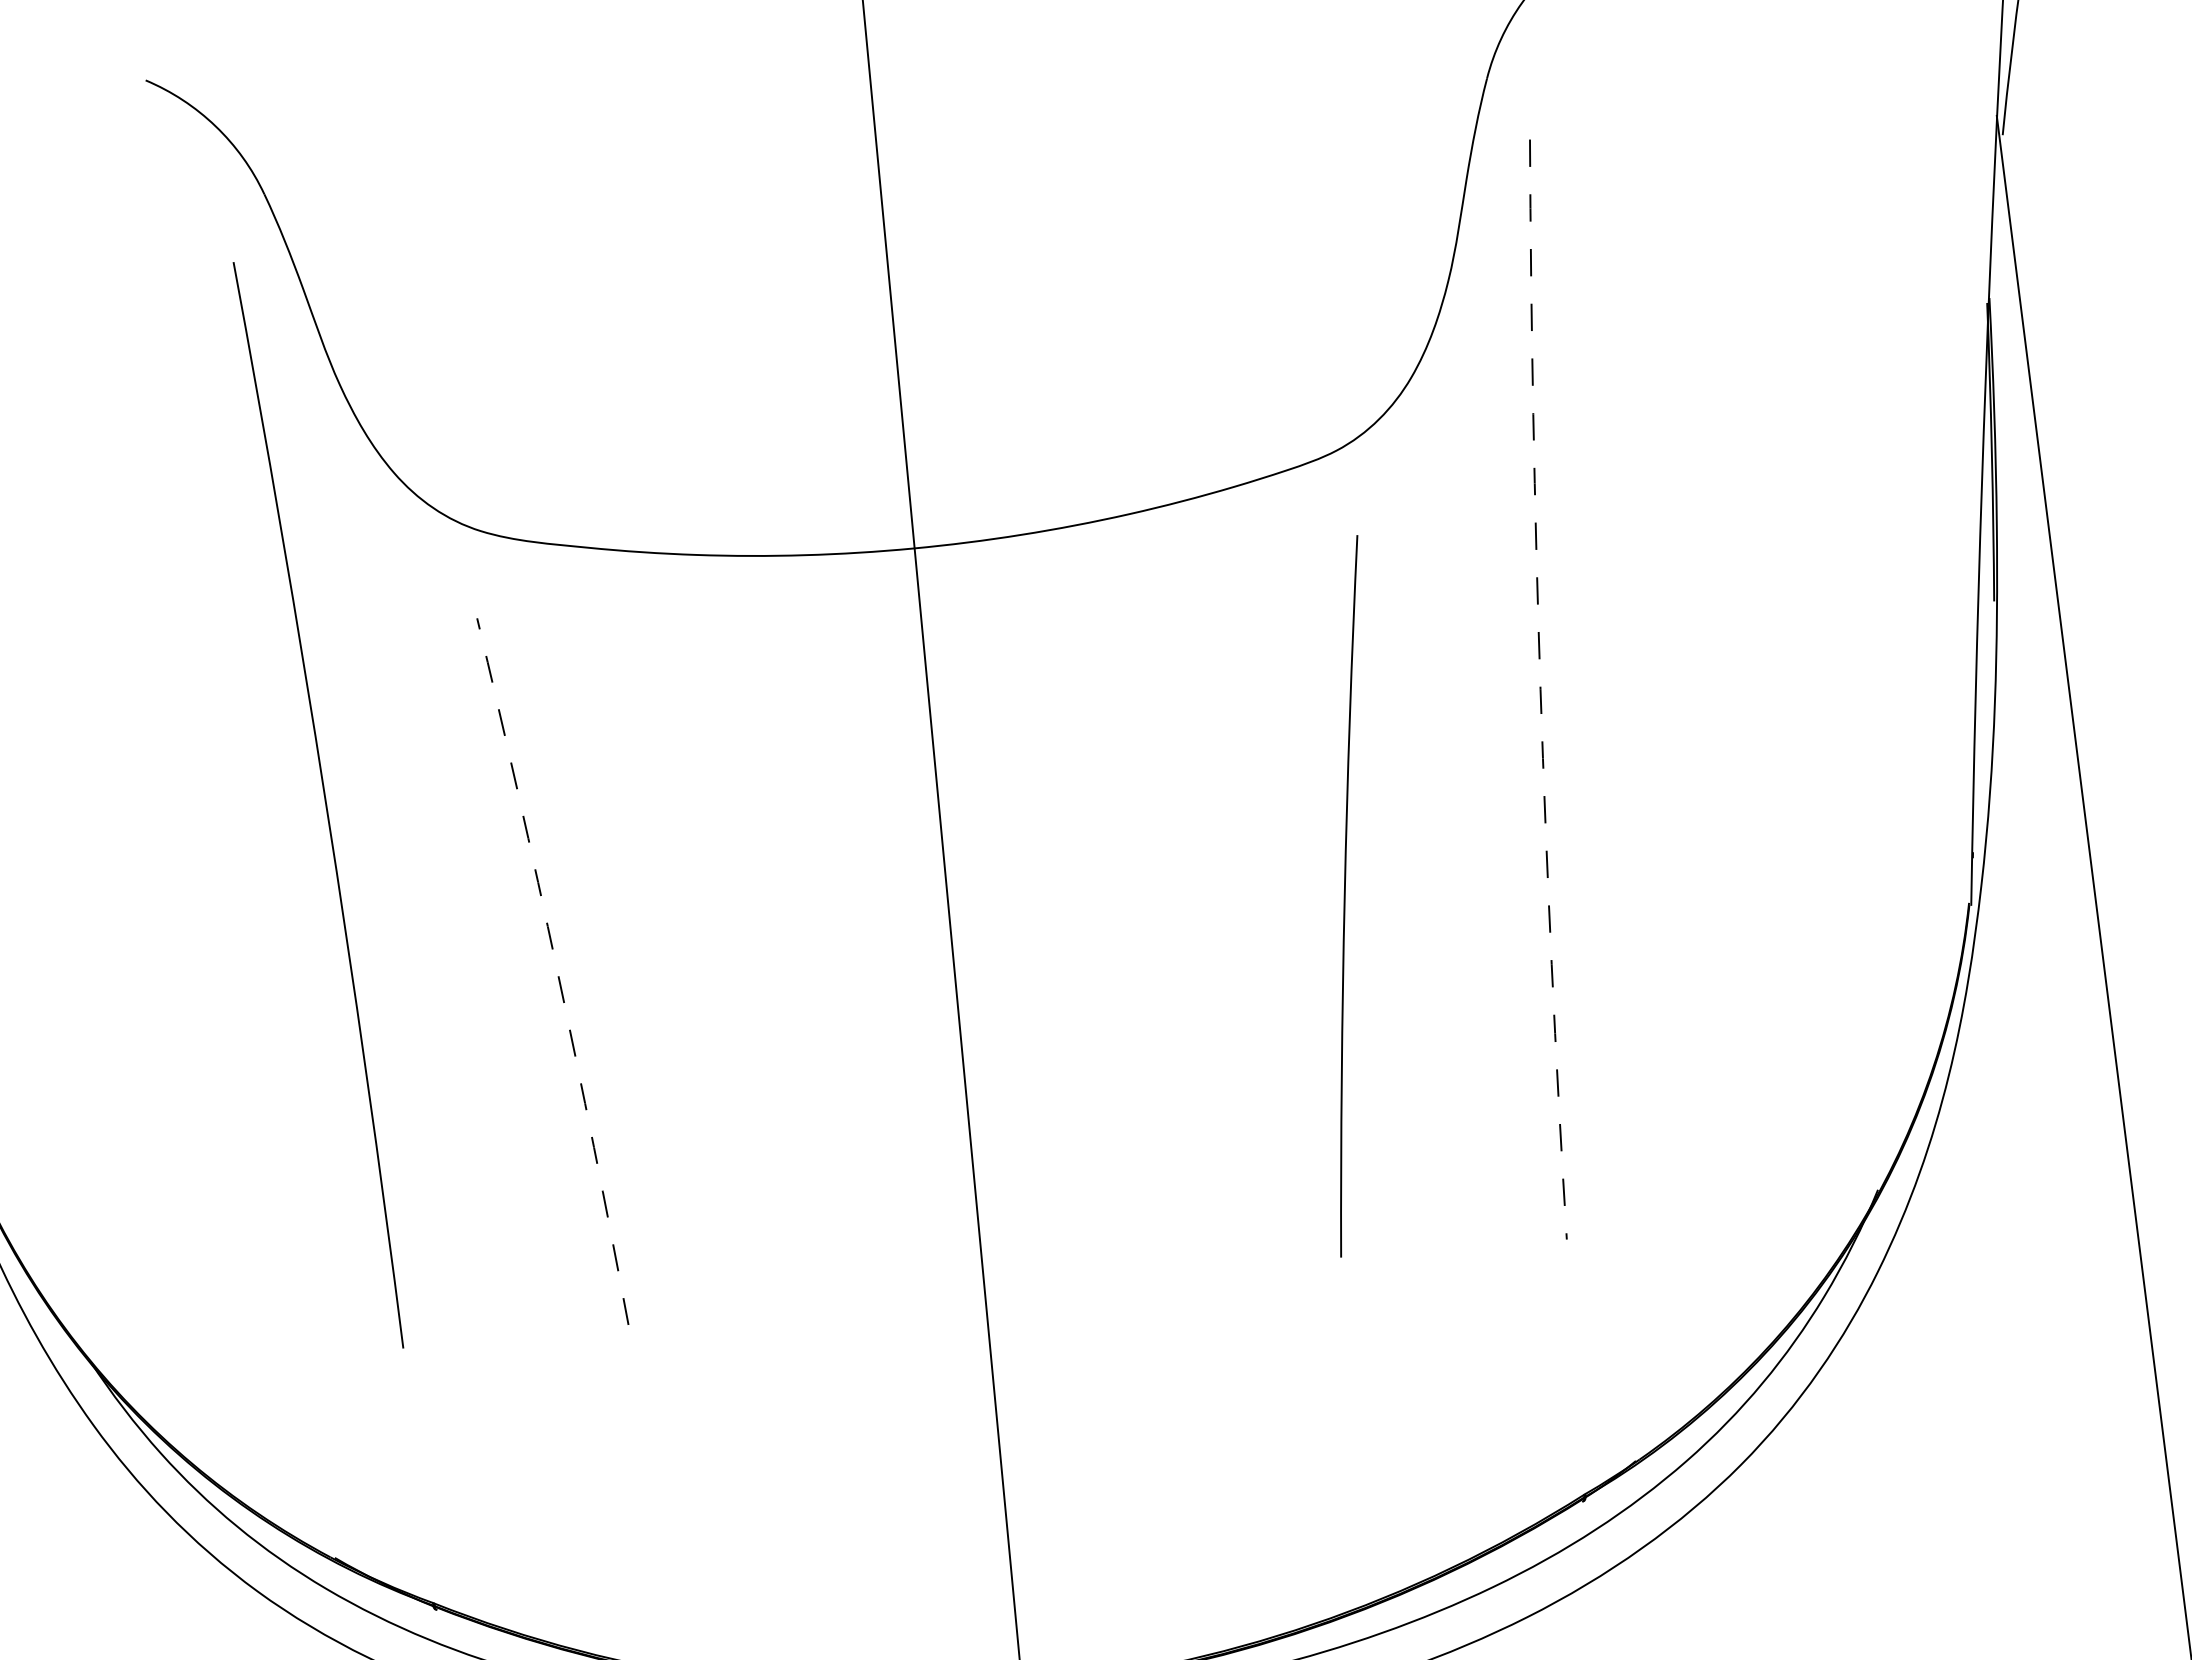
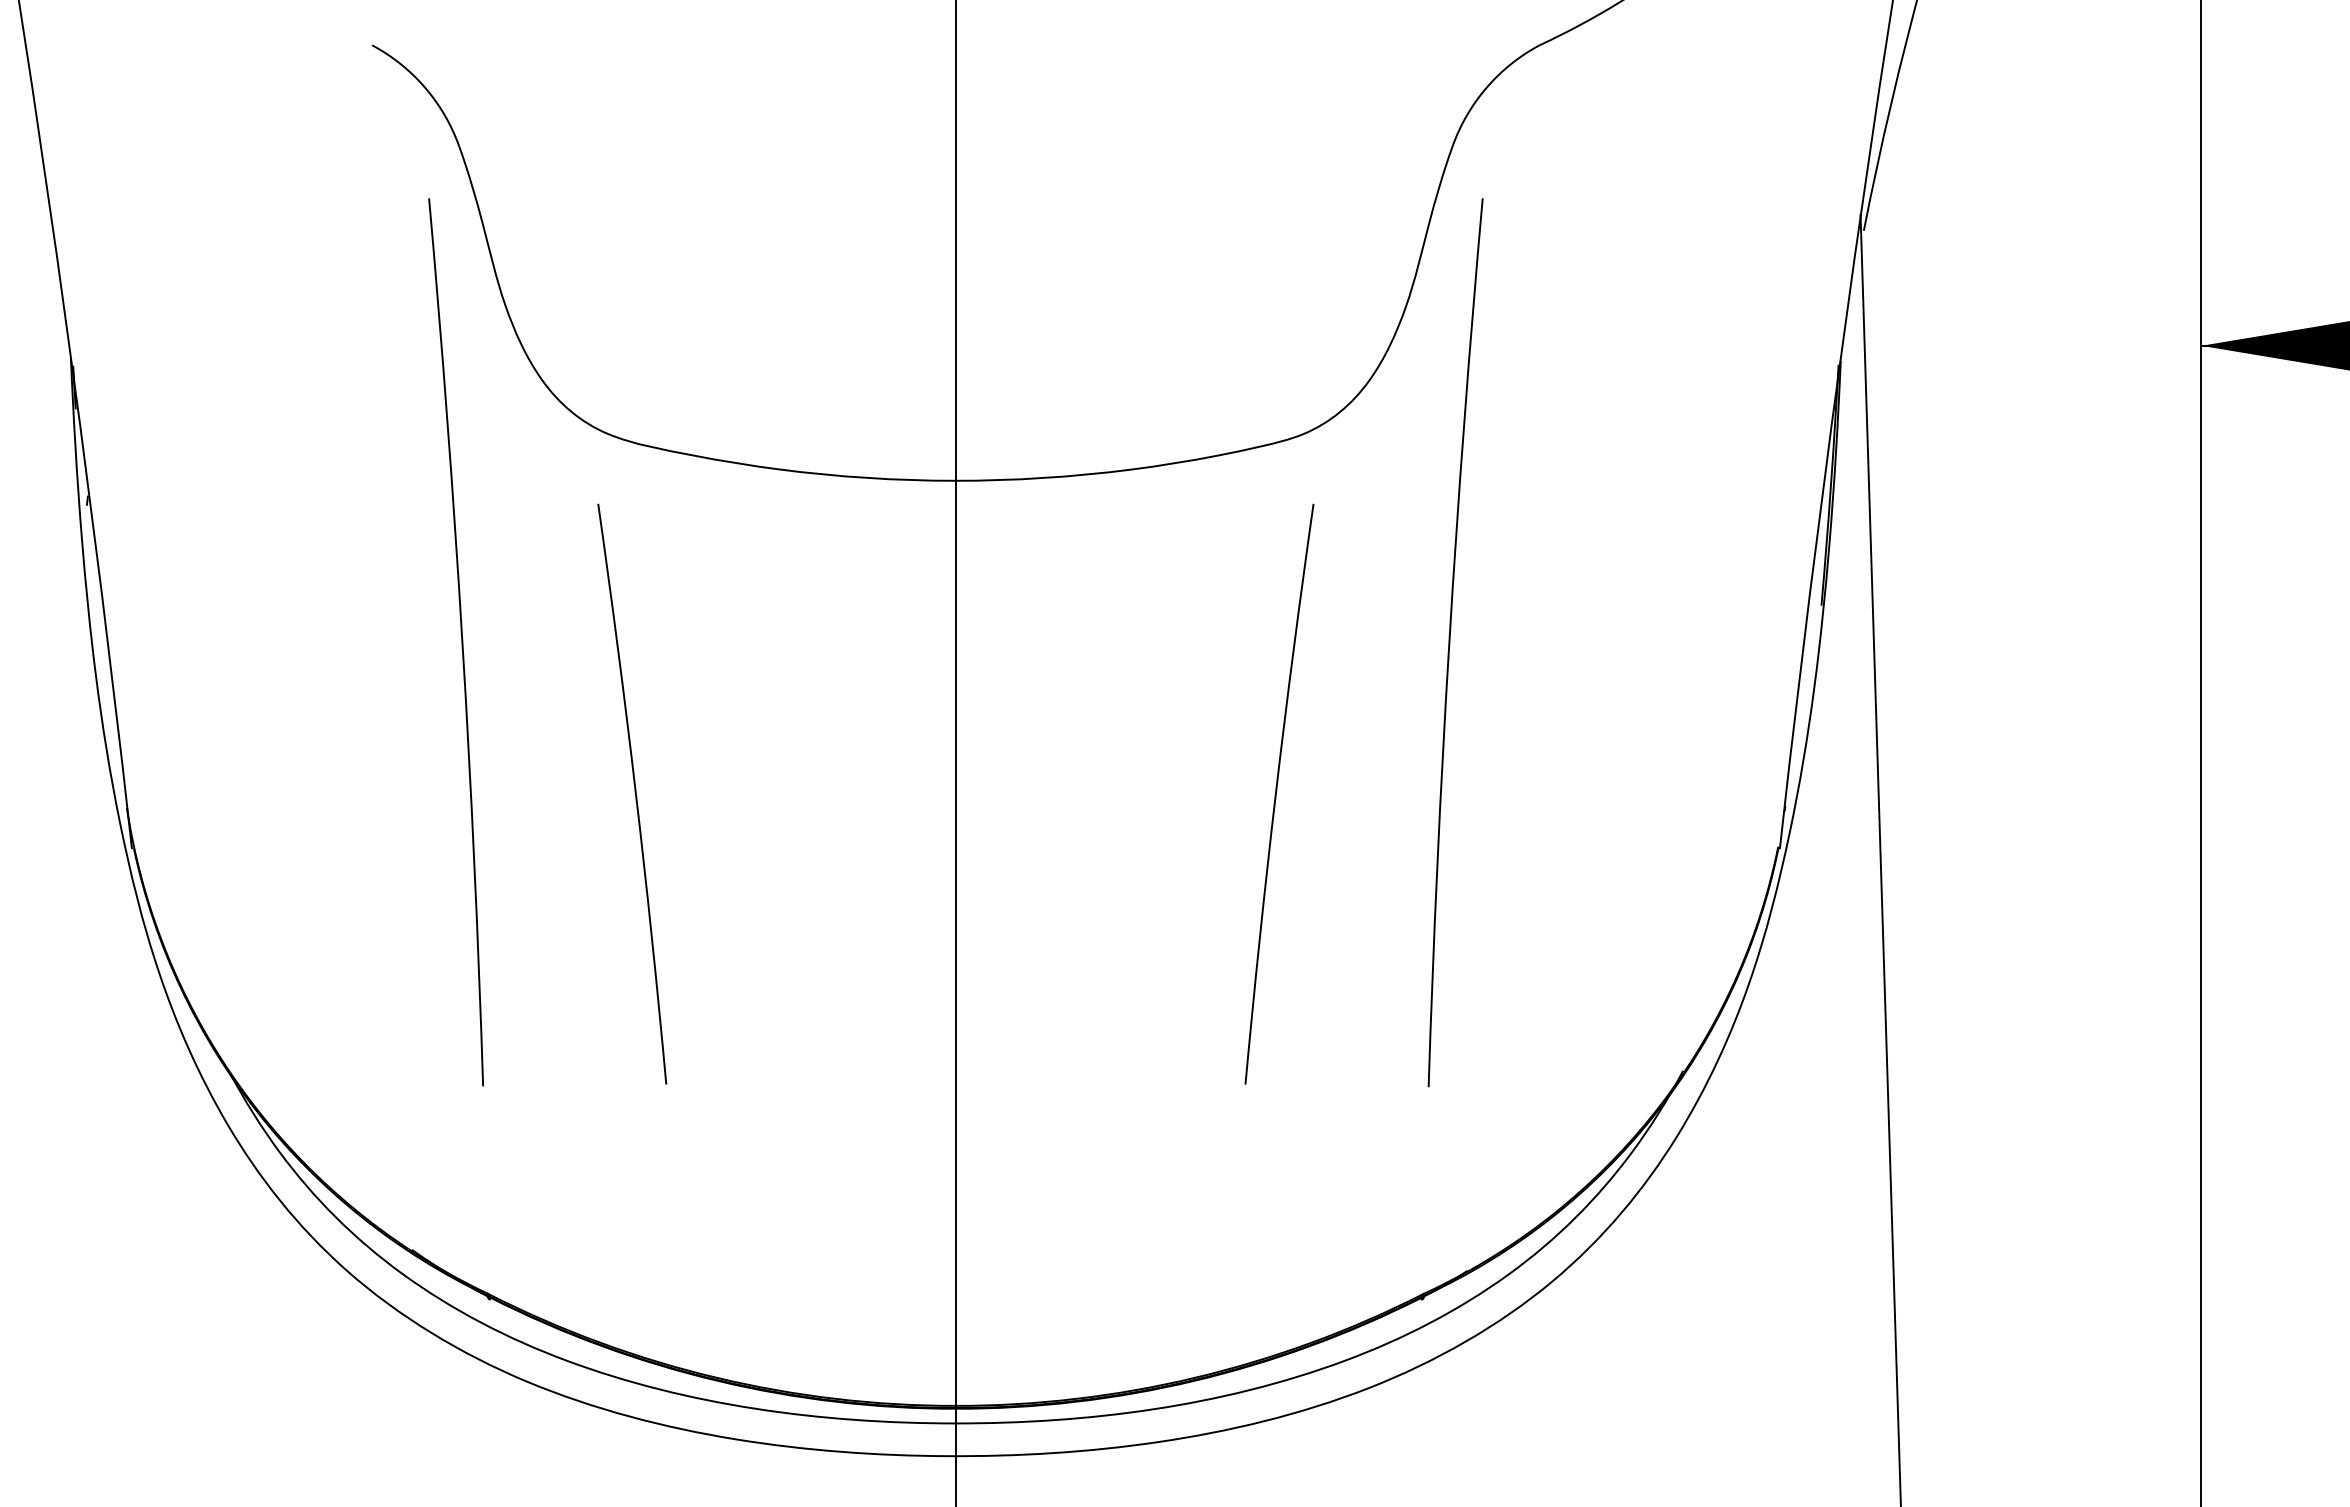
arc: (1540, 689) -> (1449, 642), dashed -> solid
arc: (556, 970) -> (635, 793), dashed -> solid

